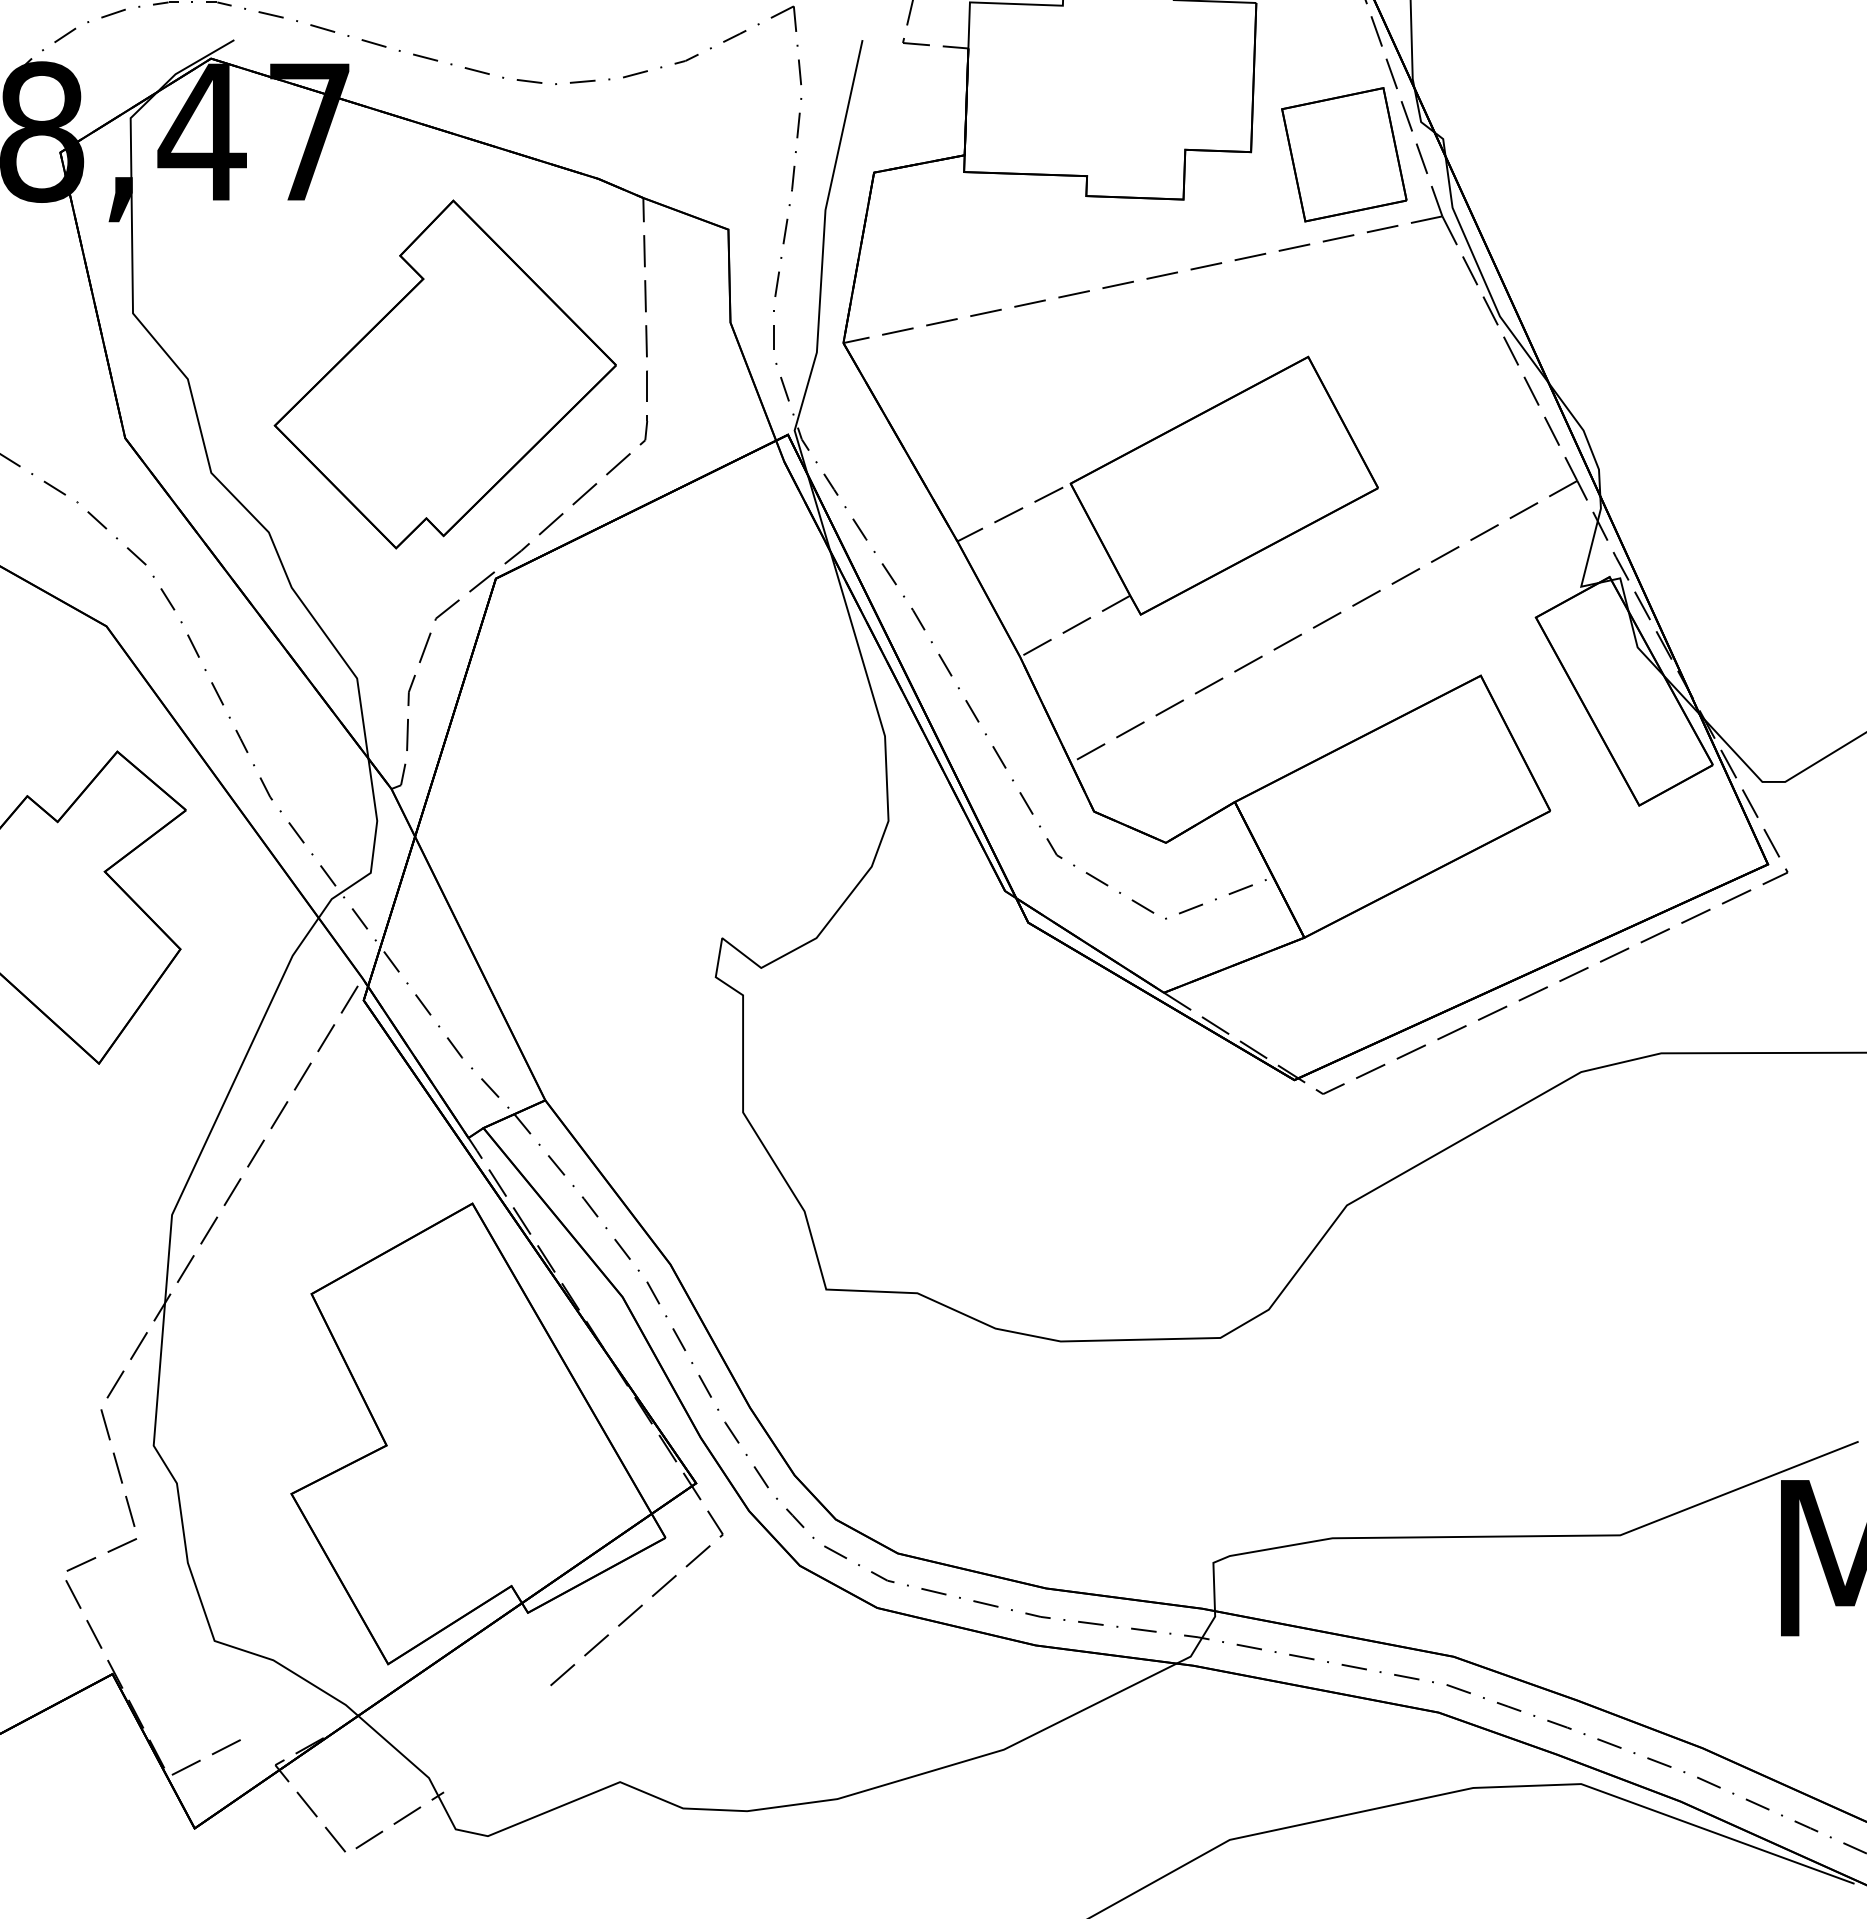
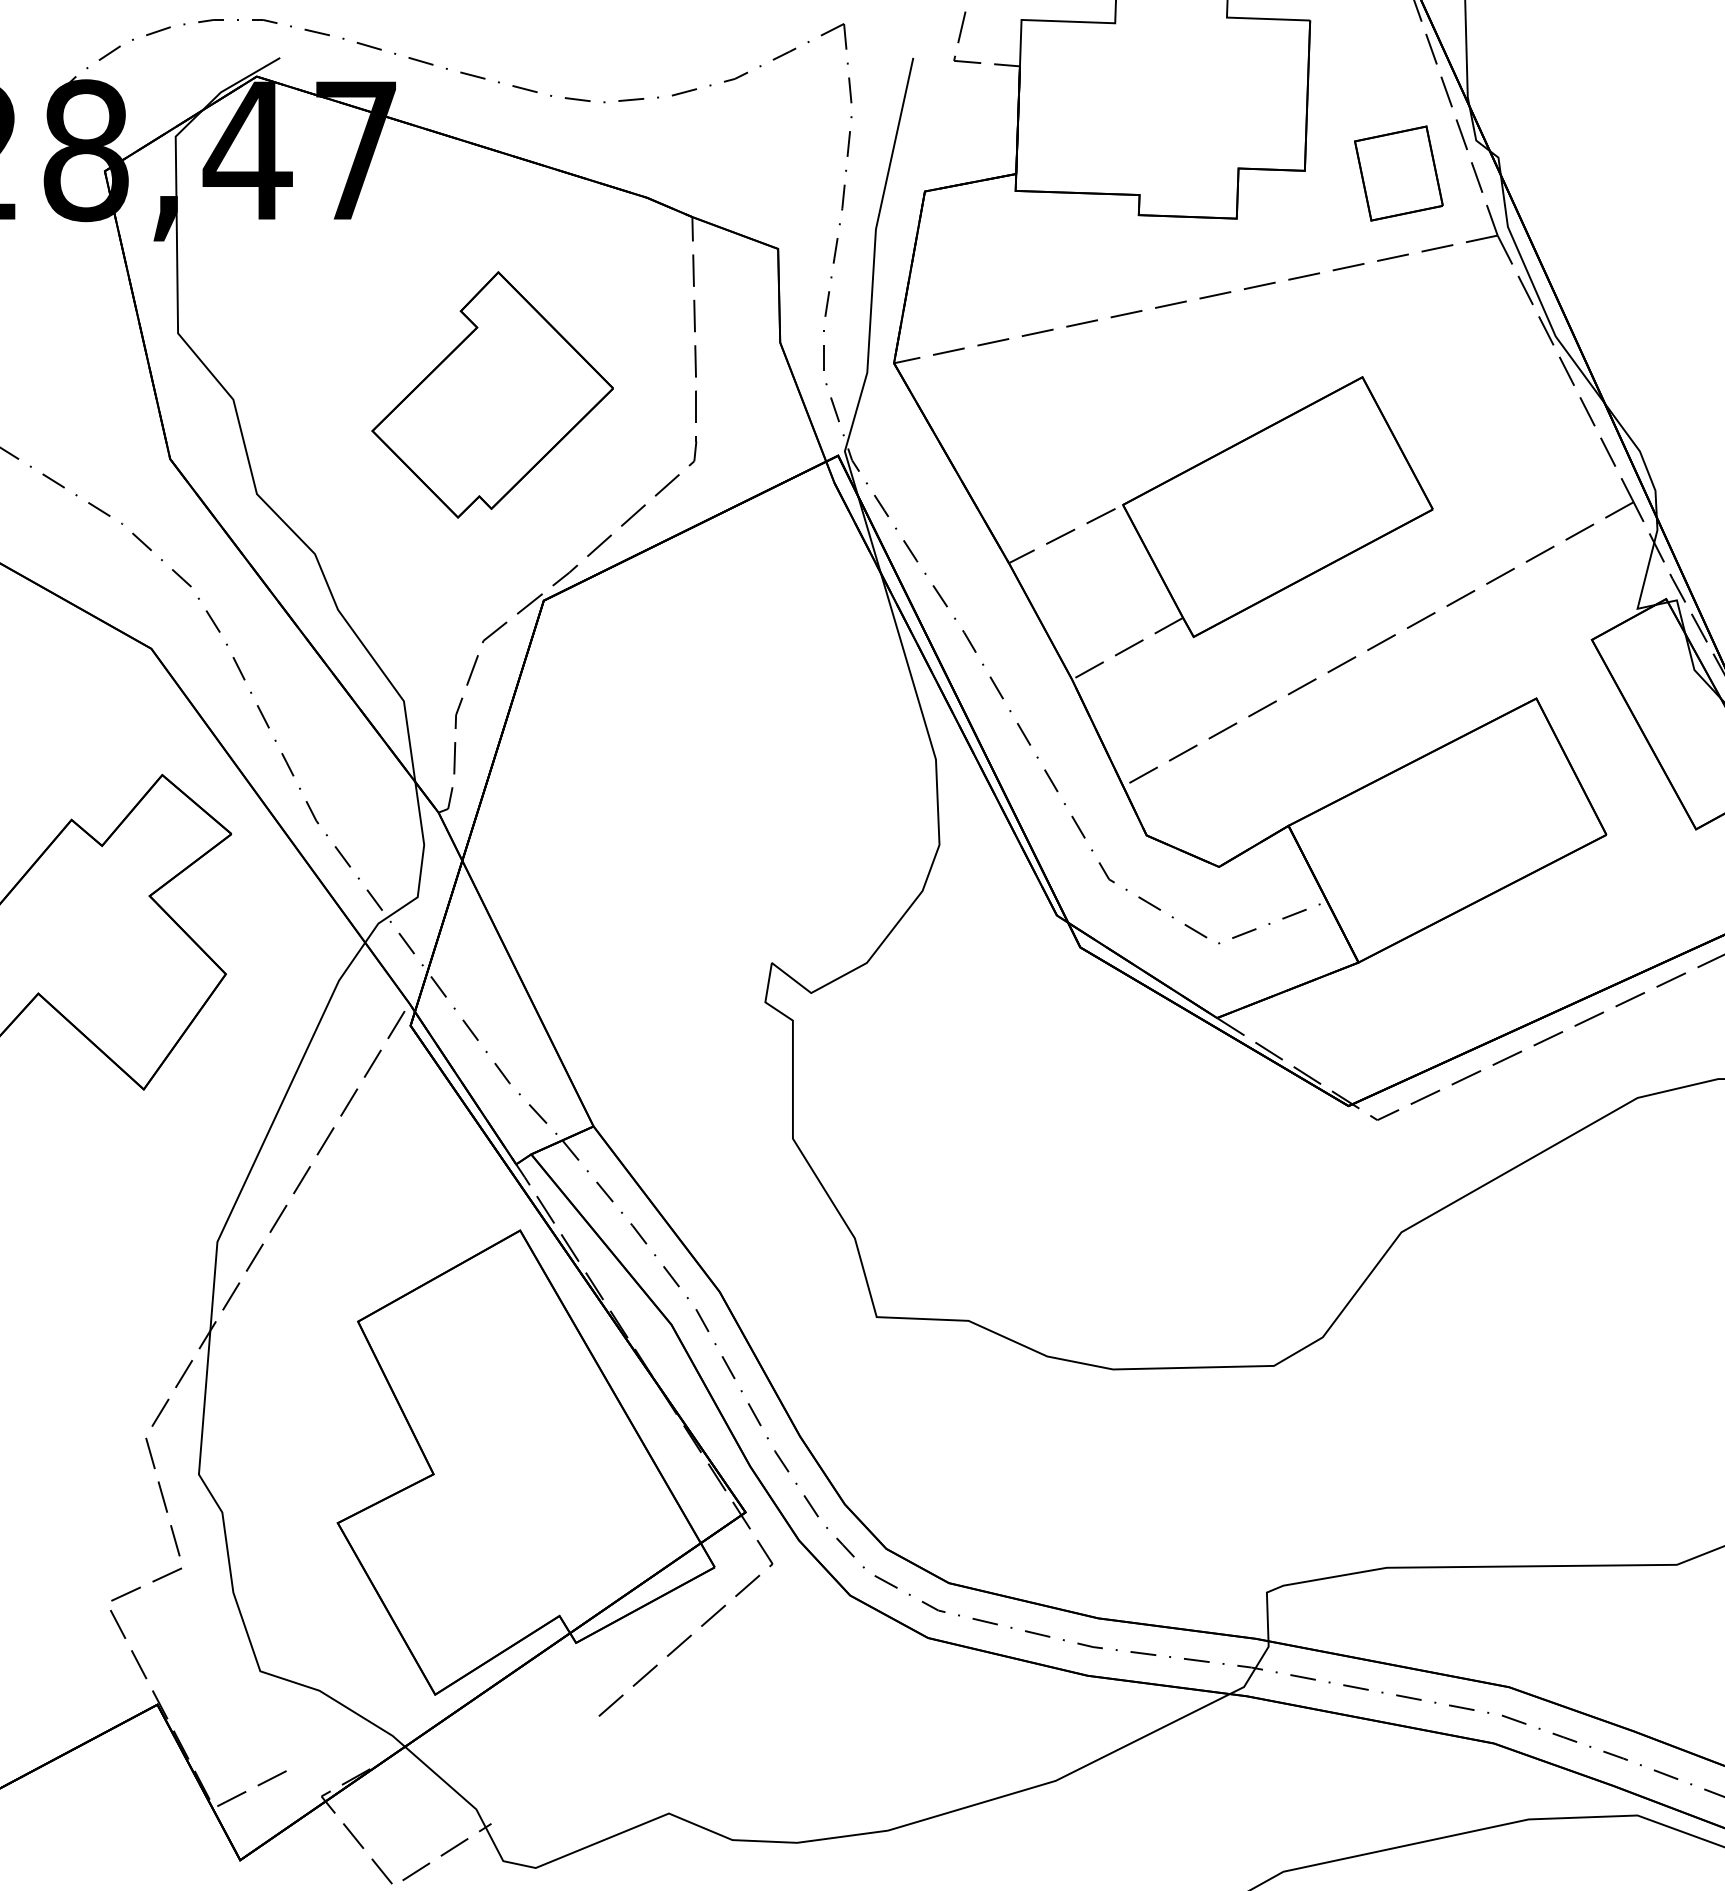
part: (1344, 154) -> (1399, 173), size x0.7
part: (444, 374) -> (491, 394), size x0.7

